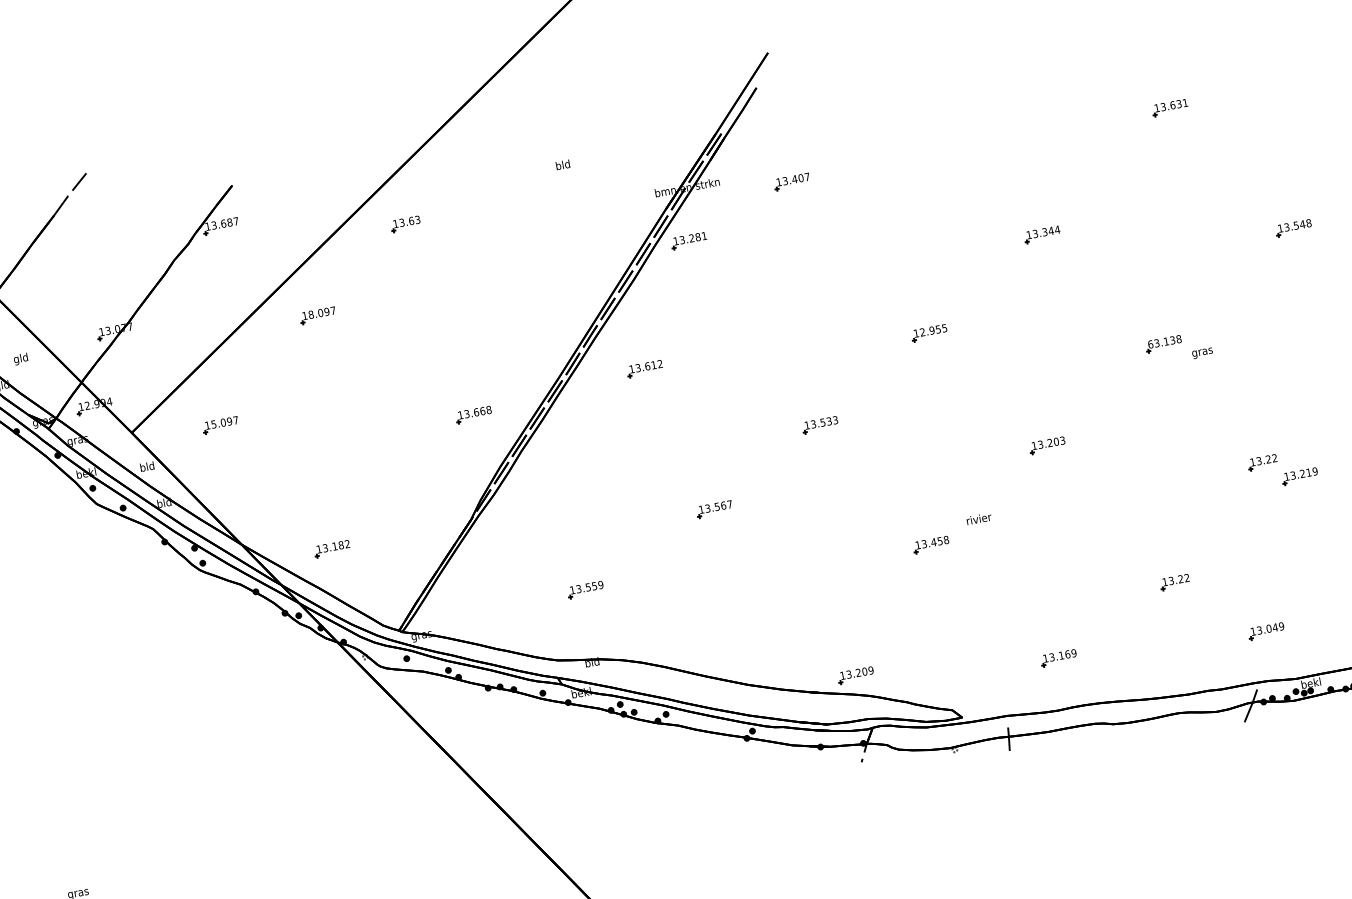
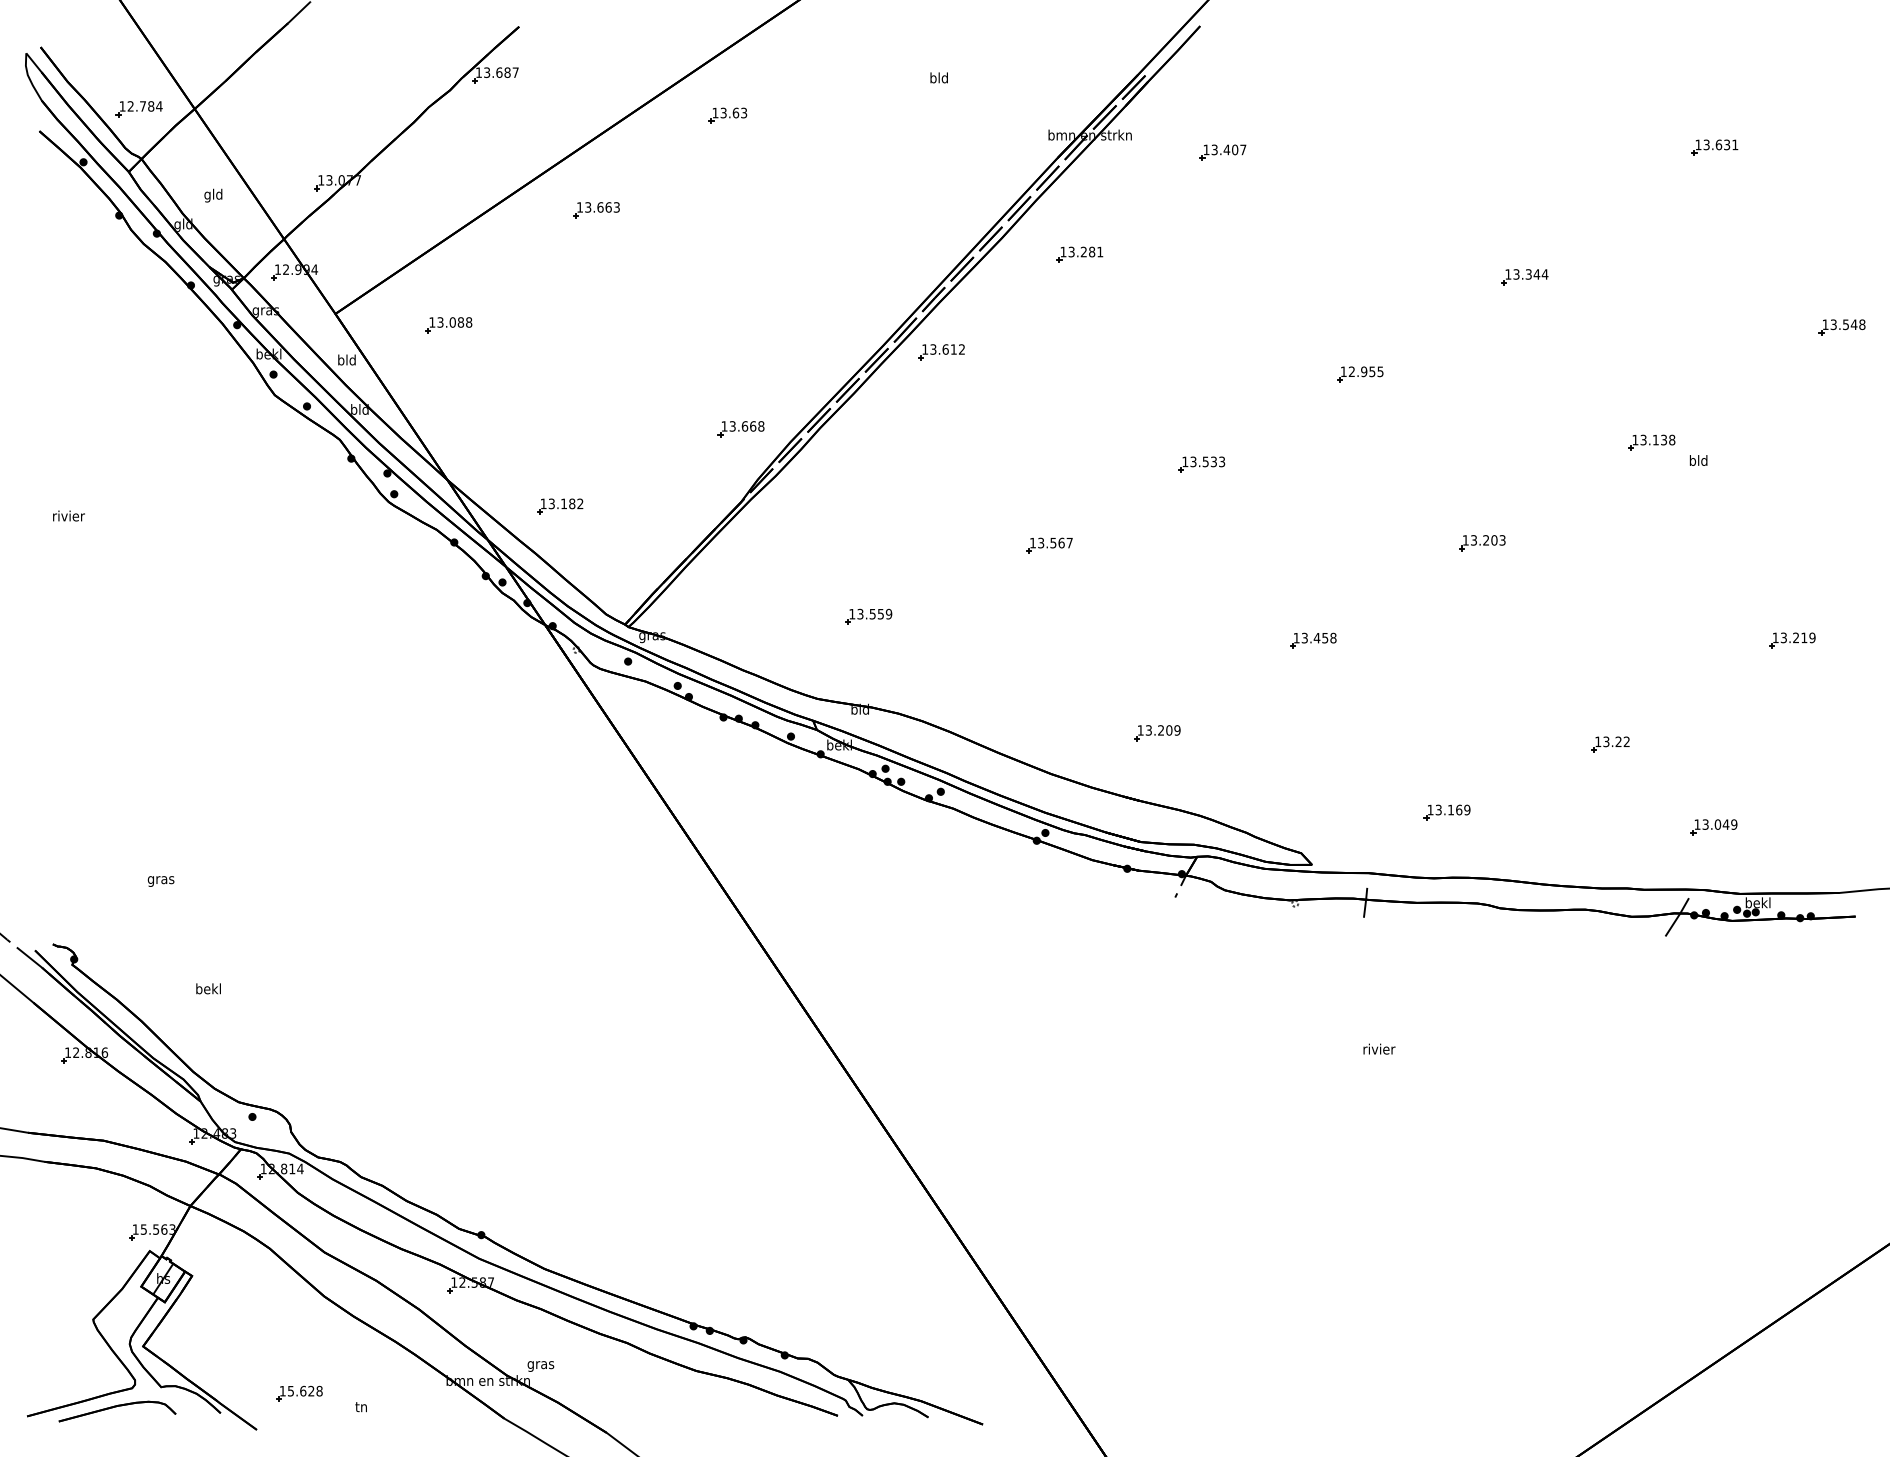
part: (688, 240) -> (1079, 254), moved
text: (322, 312) -> (602, 207), 18.097 -> 13.663
text: (1150, 344) -> (1635, 439), 63.138 -> 13.138
text: (1202, 351) -> (1698, 461), gras -> bld
part: (644, 369) -> (941, 352), moved
part: (473, 415) -> (740, 429), moved
text: (224, 422) -> (454, 322), 15.097 -> 13.088
part: (1262, 462) -> (1748, 614), removed
text: (979, 518) -> (1379, 1048), moved
part: (856, 675) -> (1157, 733), moved

